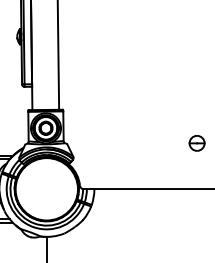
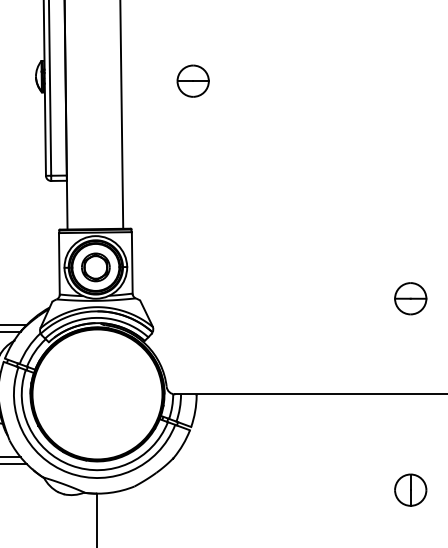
part: (92, 38) -> (192, 80), added
part: (196, 234) -> (409, 488), added

